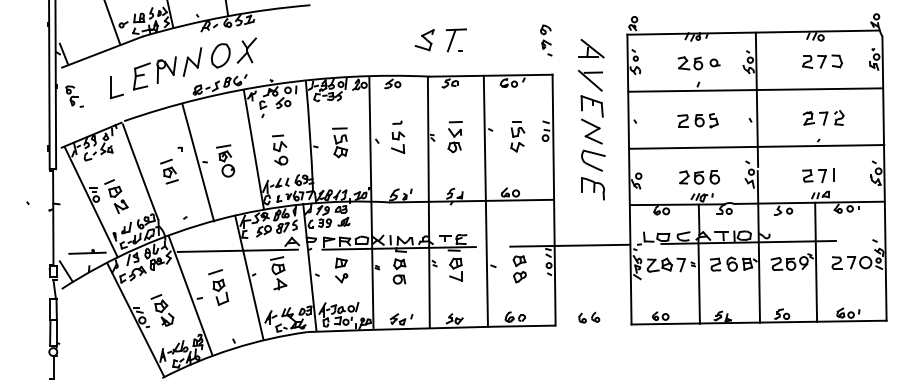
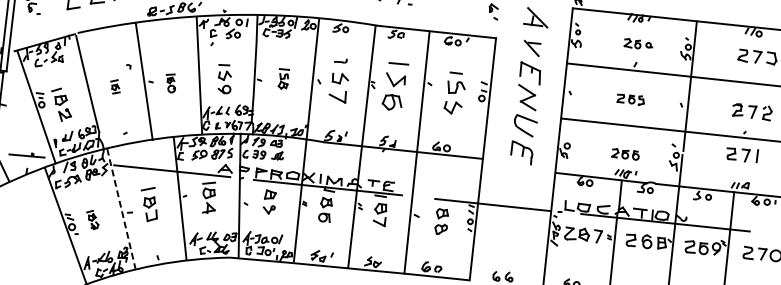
part: (698, 63) -> (638, 44), size x0.7
part: (590, 80) -> (531, 48), size x0.7
part: (697, 120) -> (630, 99), size x0.7
part: (398, 136) -> (340, 79), size x1.4
part: (517, 136) -> (455, 93), size x1.4
part: (454, 137) -> (394, 87), size x1.6
part: (340, 142) -> (283, 78), size x0.7
part: (225, 160) -> (170, 82), size x0.6
part: (169, 171) -> (115, 86), size x0.6
part: (818, 175) -> (741, 154), moved
part: (699, 177) -> (625, 154), size x0.7
line: (190, 295) -> (121, 208), solid -> dashed
part: (162, 310) -> (92, 219), size x0.6

